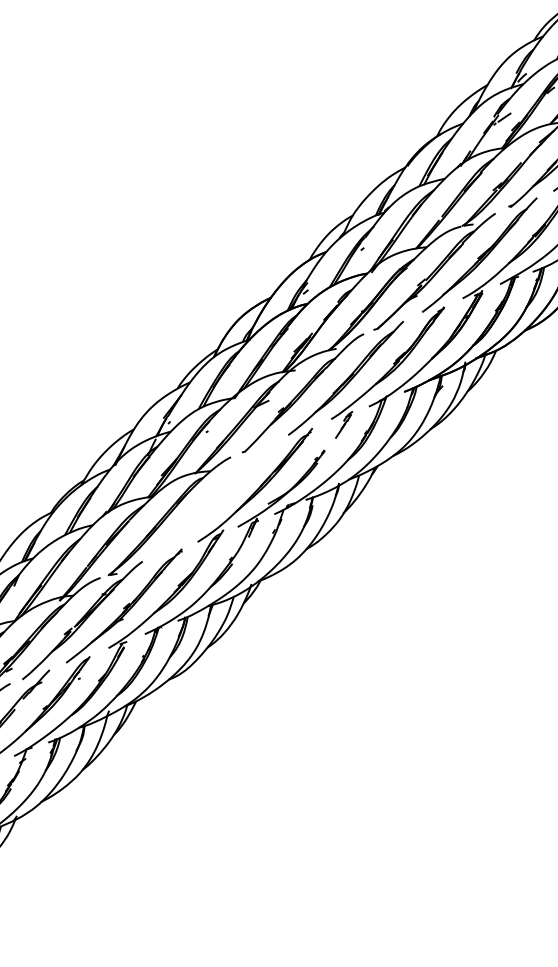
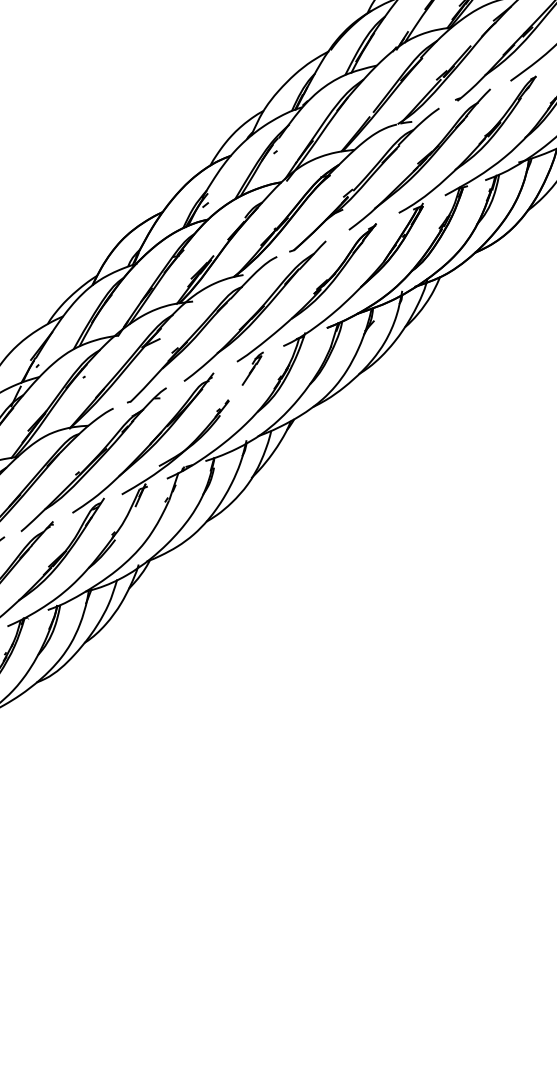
part: (214, 498) -> (93, 459), added

